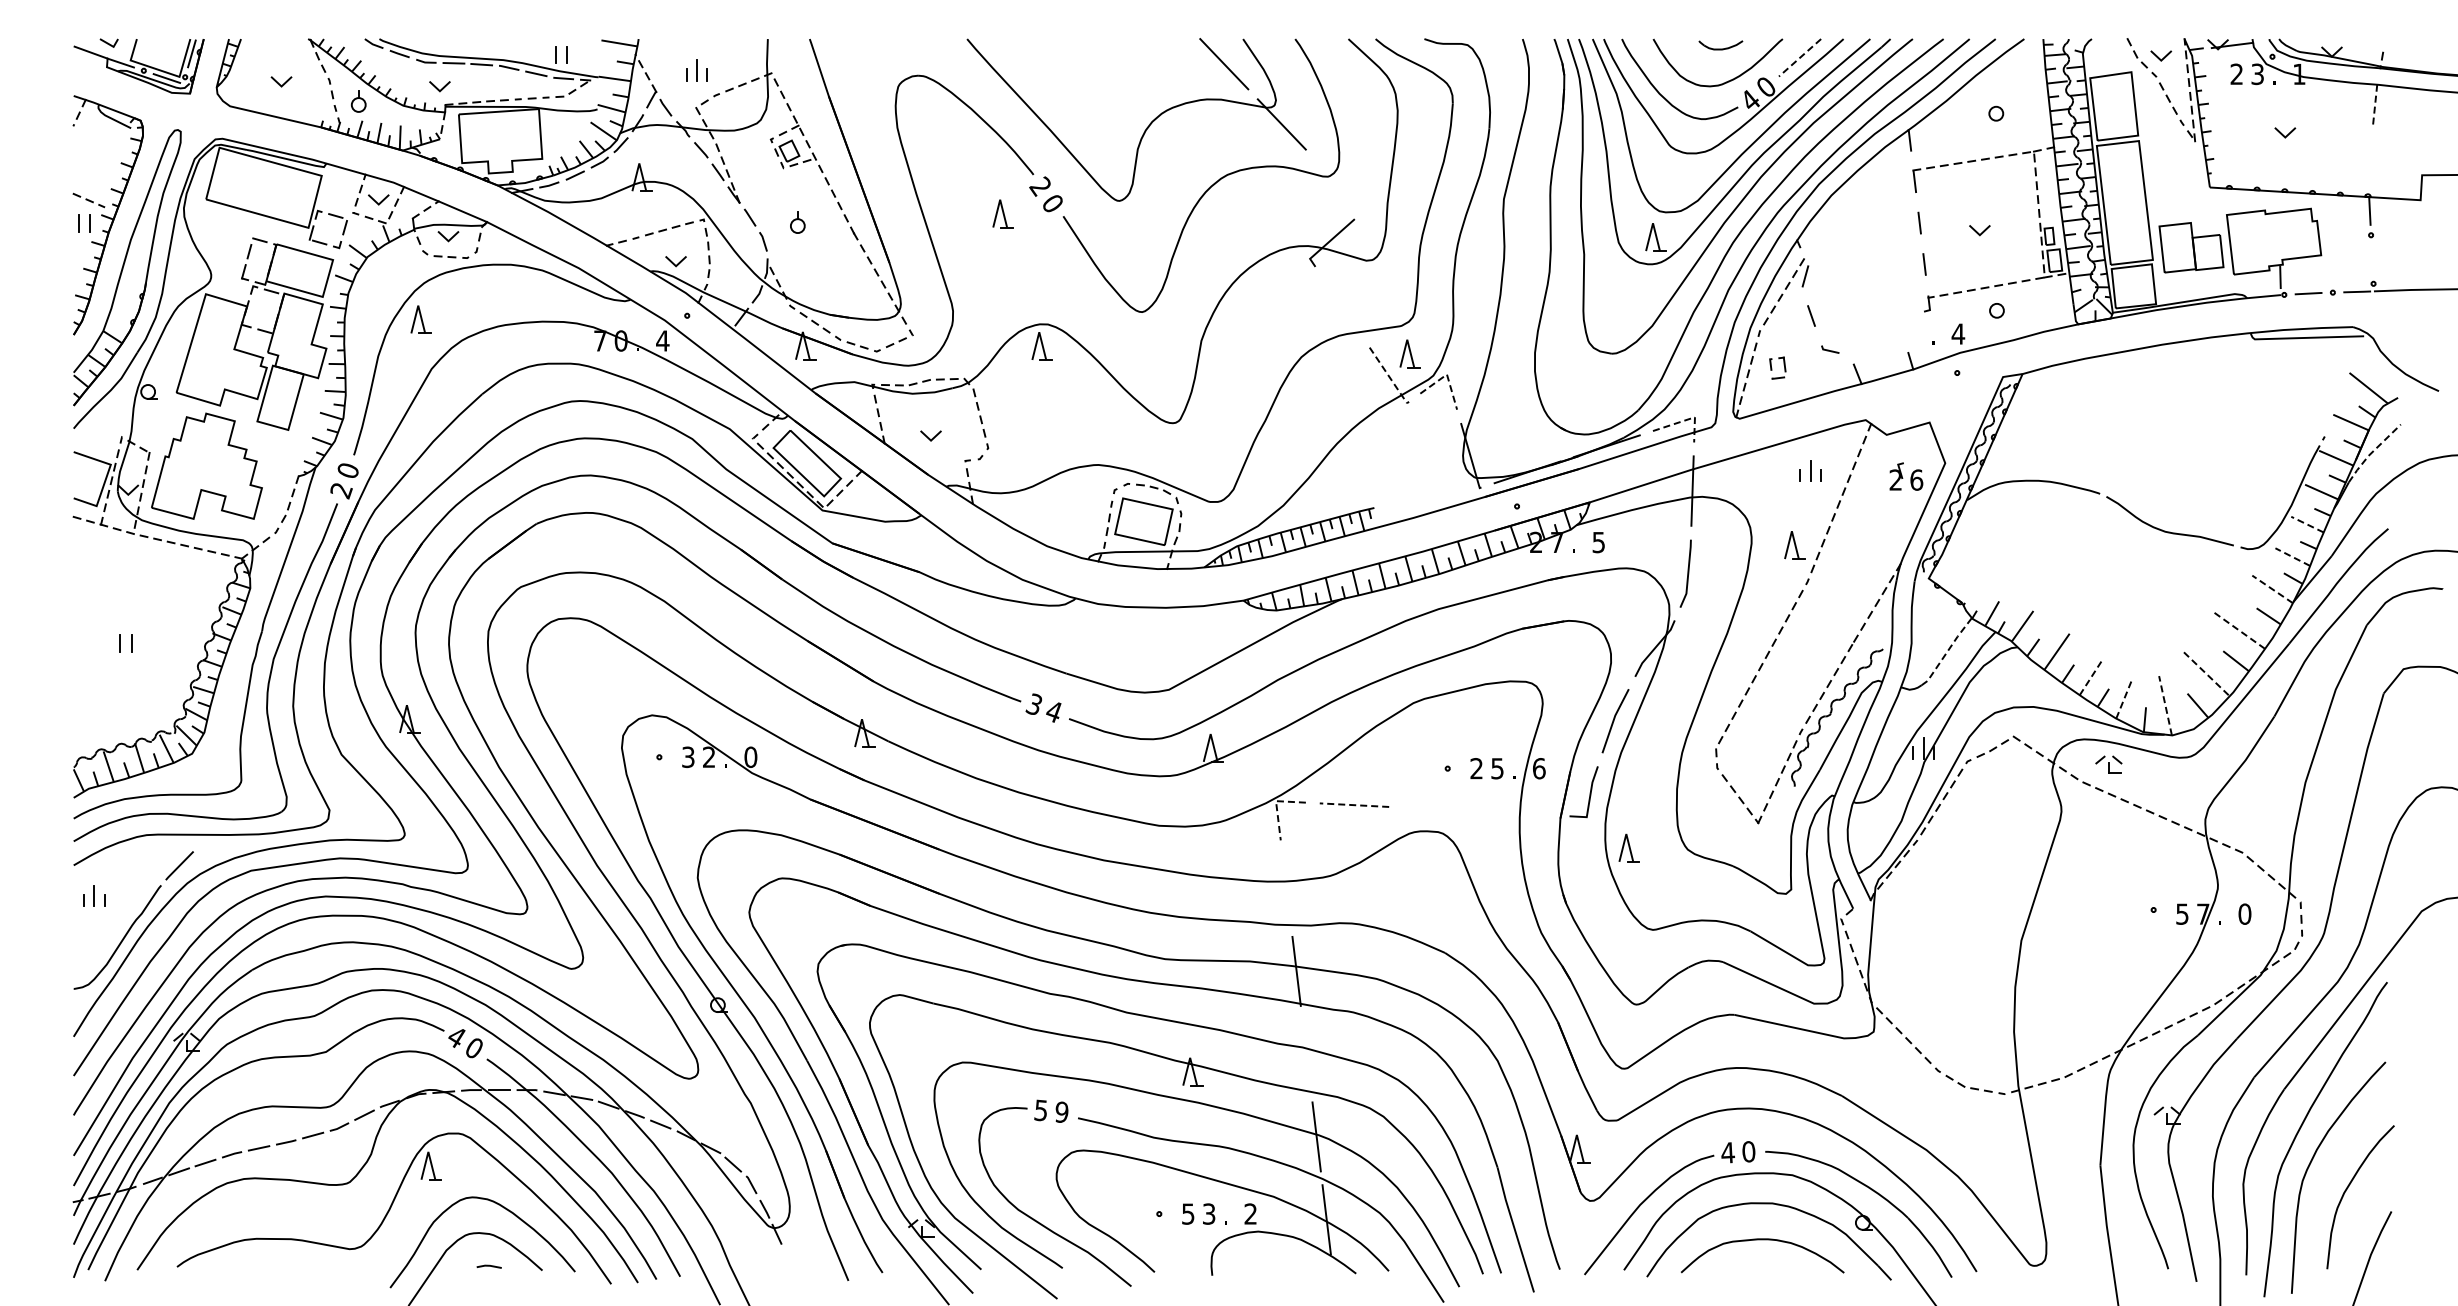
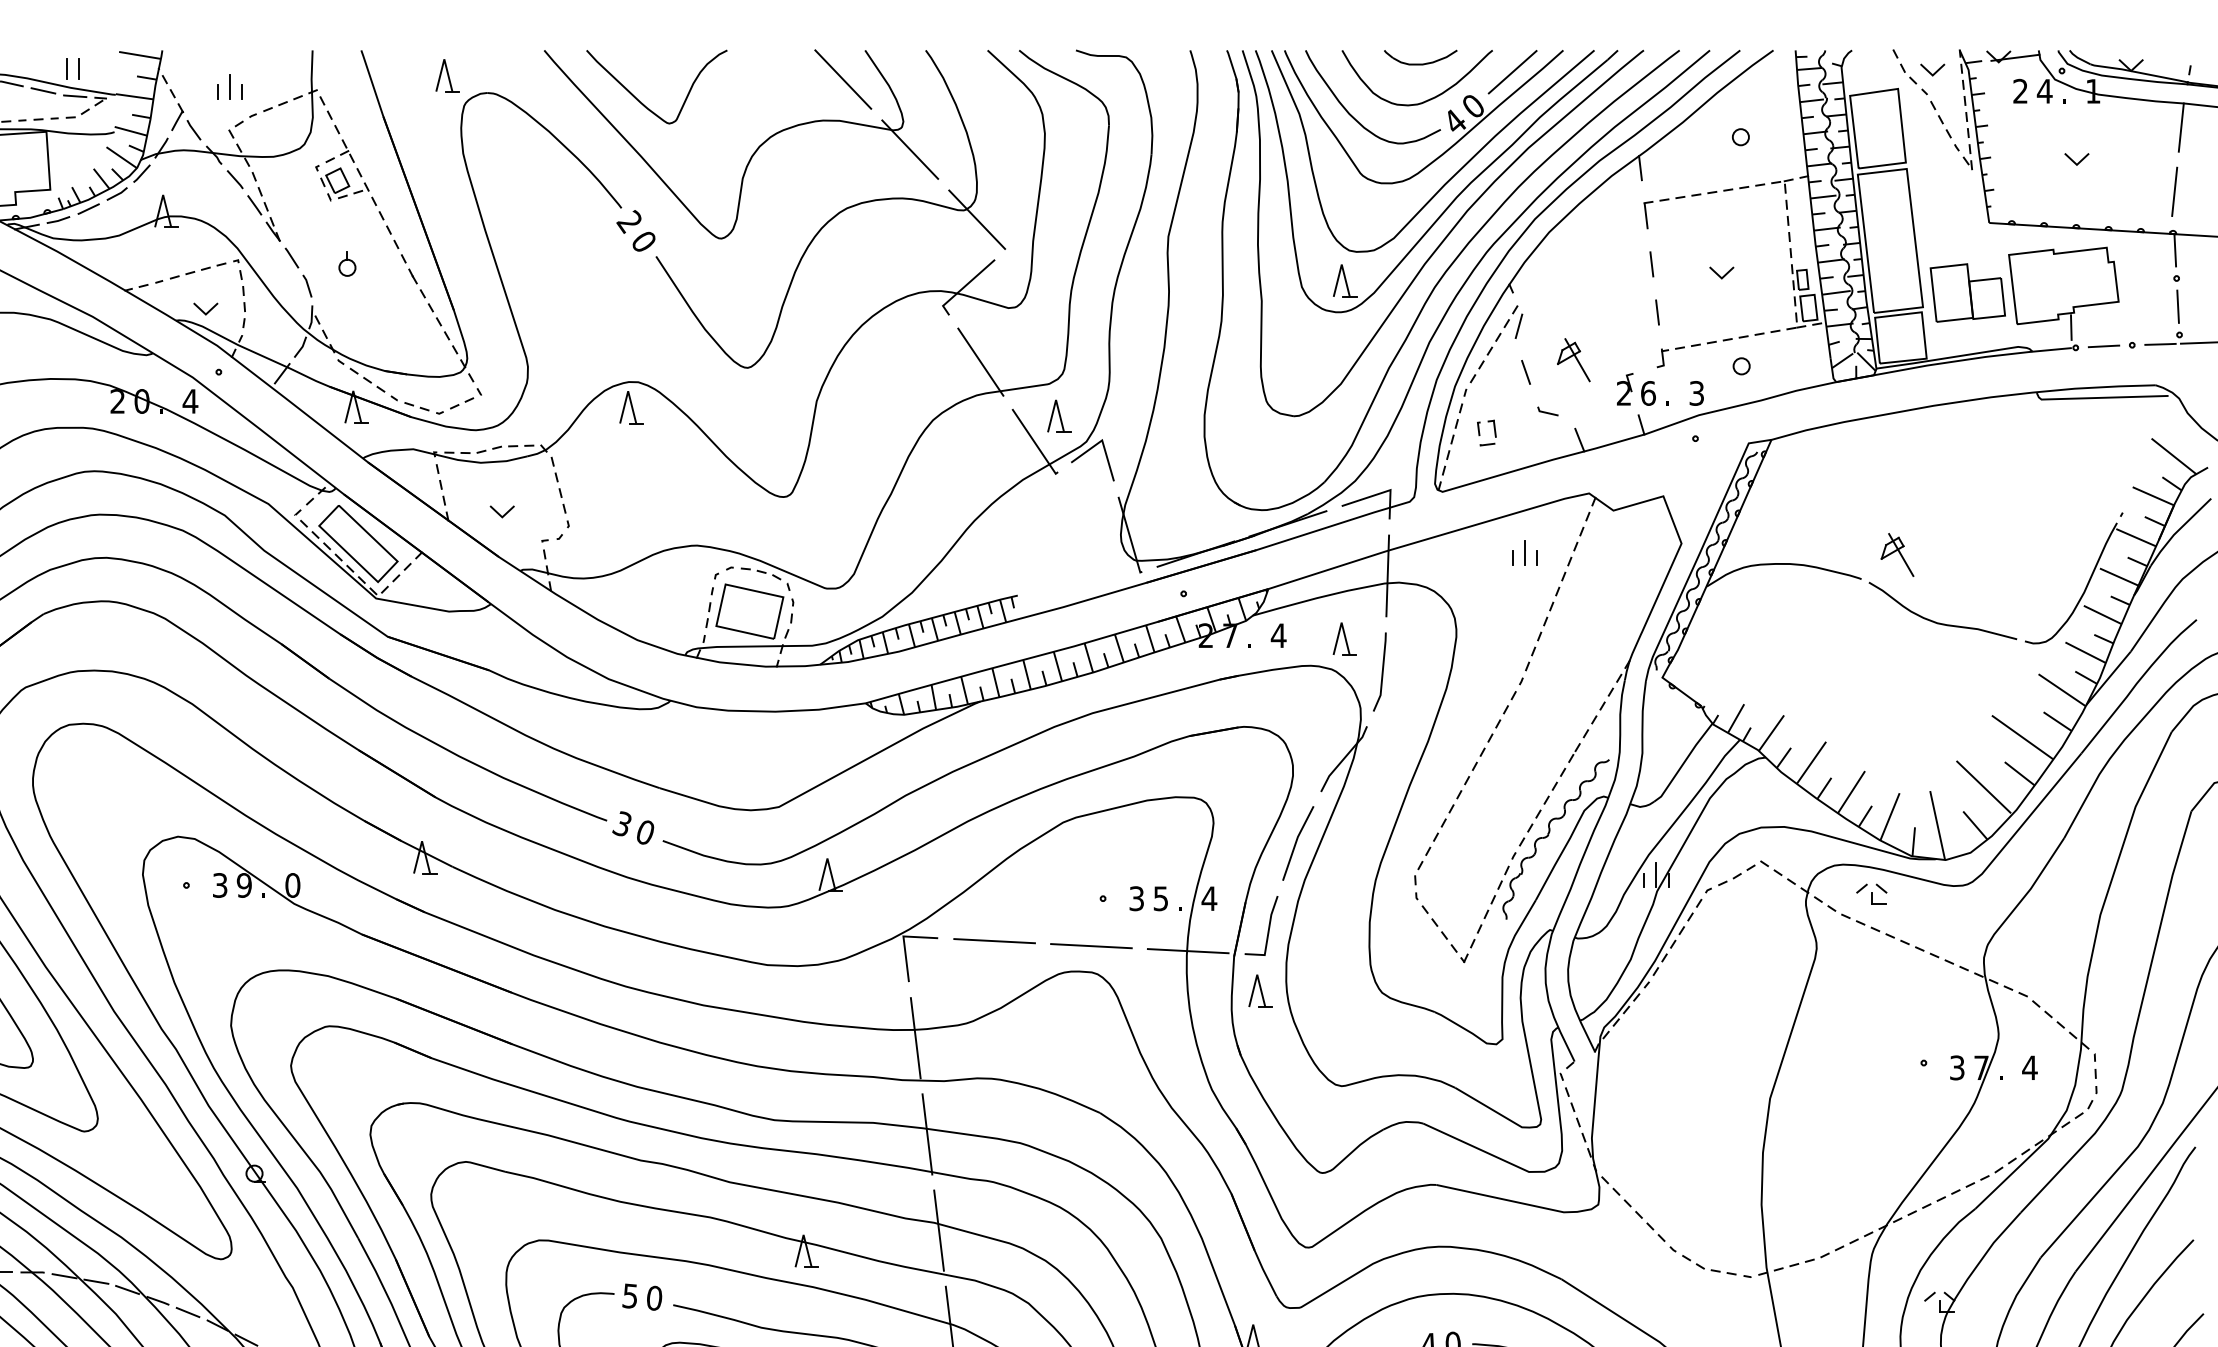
part: (1720, 45) -> (1420, 57), size x1.43
line: (1799, 58) -> (1512, 72), dashed -> solid
text: (2257, 74) -> (2044, 91), 3 -> 4
curve: (1052, 84) -> (643, 103), added
line: (2375, 105) -> (2181, 127), dashed -> solid
line: (2369, 160) -> (2174, 191), added
line: (1339, 184) -> (977, 219), added
part: (1002, 213) -> (447, 75), moved
line: (2372, 259) -> (2178, 306), added
part: (1852, 305) -> (1573, 360), added
line: (1342, 307) -> (980, 362), added
text: (1958, 333) -> (1696, 392), 4 -> 3
text: (600, 340) -> (118, 400), 7 -> 2
line: (1447, 376) -> (1102, 442), dashed -> solid
line: (1389, 377) -> (1035, 443), dashed -> solid
line: (1686, 420) -> (1380, 493), dashed -> solid
line: (2372, 452) -> (2178, 531), dashed -> solid
part: (2130, 473) -> (1896, 555), added
part: (1906, 476) -> (1636, 389), moved
line: (2307, 524) -> (2102, 614), dashed -> solid
text: (1598, 542) -> (1278, 635), 5 -> 4
part: (1794, 545) -> (1344, 639), moved
line: (2292, 556) -> (2085, 652), dashed -> solid
line: (2272, 589) -> (2062, 690), dashed -> solid
line: (2238, 629) -> (2022, 736), dashed -> solid
line: (1947, 652) -> (1684, 763), dashed -> solid
line: (2205, 672) -> (1984, 786), dashed -> solid
line: (2091, 677) -> (1851, 792), dashed -> solid
line: (2124, 698) -> (1889, 817), dashed -> solid
line: (2165, 705) -> (1937, 825), dashed -> solid
text: (1053, 711) -> (644, 832), 4 -> 0
text: (708, 757) -> (243, 885), 2 -> 9
text: (1476, 768) -> (1136, 898), 2 -> 3
text: (1538, 768) -> (1208, 898), 6 -> 4
line: (1354, 805) -> (994, 941), dashed -> solid
line: (1276, 806) -> (903, 942), dashed -> solid
line: (1437, 809) -> (1091, 946), added
line: (1520, 813) -> (1187, 950), added
part: (1628, 847) -> (1259, 990), moved
line: (1286, 888) -> (915, 1038), added
text: (2182, 913) -> (1957, 1067), 5 -> 3
text: (2244, 913) -> (2029, 1067), 0 -> 4
line: (1306, 1053) -> (938, 1229), added
text: (1061, 1112) -> (654, 1298), 9 -> 0

